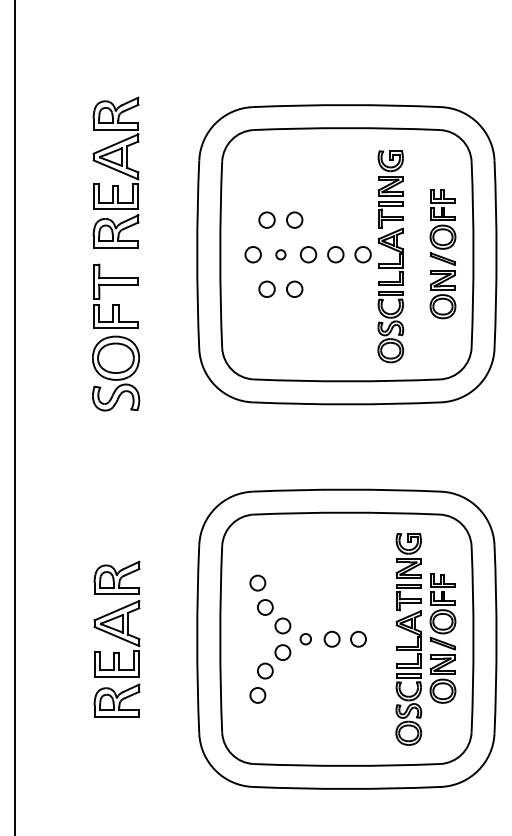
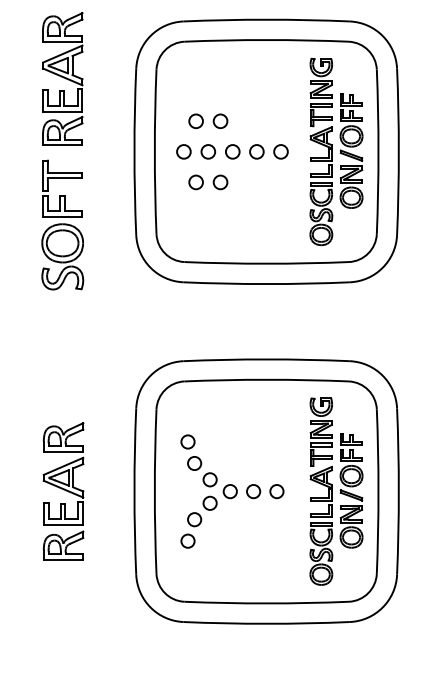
circle: (280, 254) -> (208, 151), size x1.67
part: (390, 263) -> (321, 157), moved
circle: (305, 638) -> (230, 490), size x1.43

